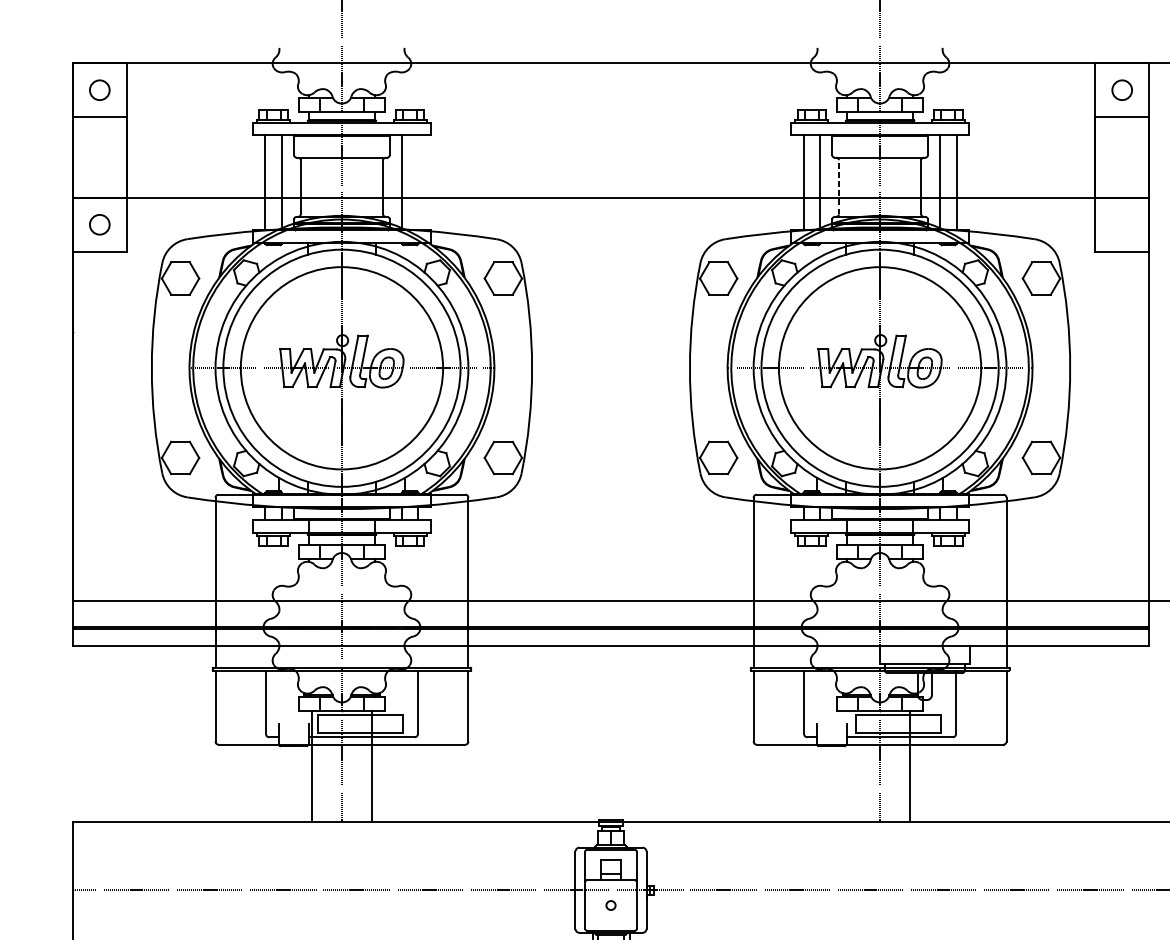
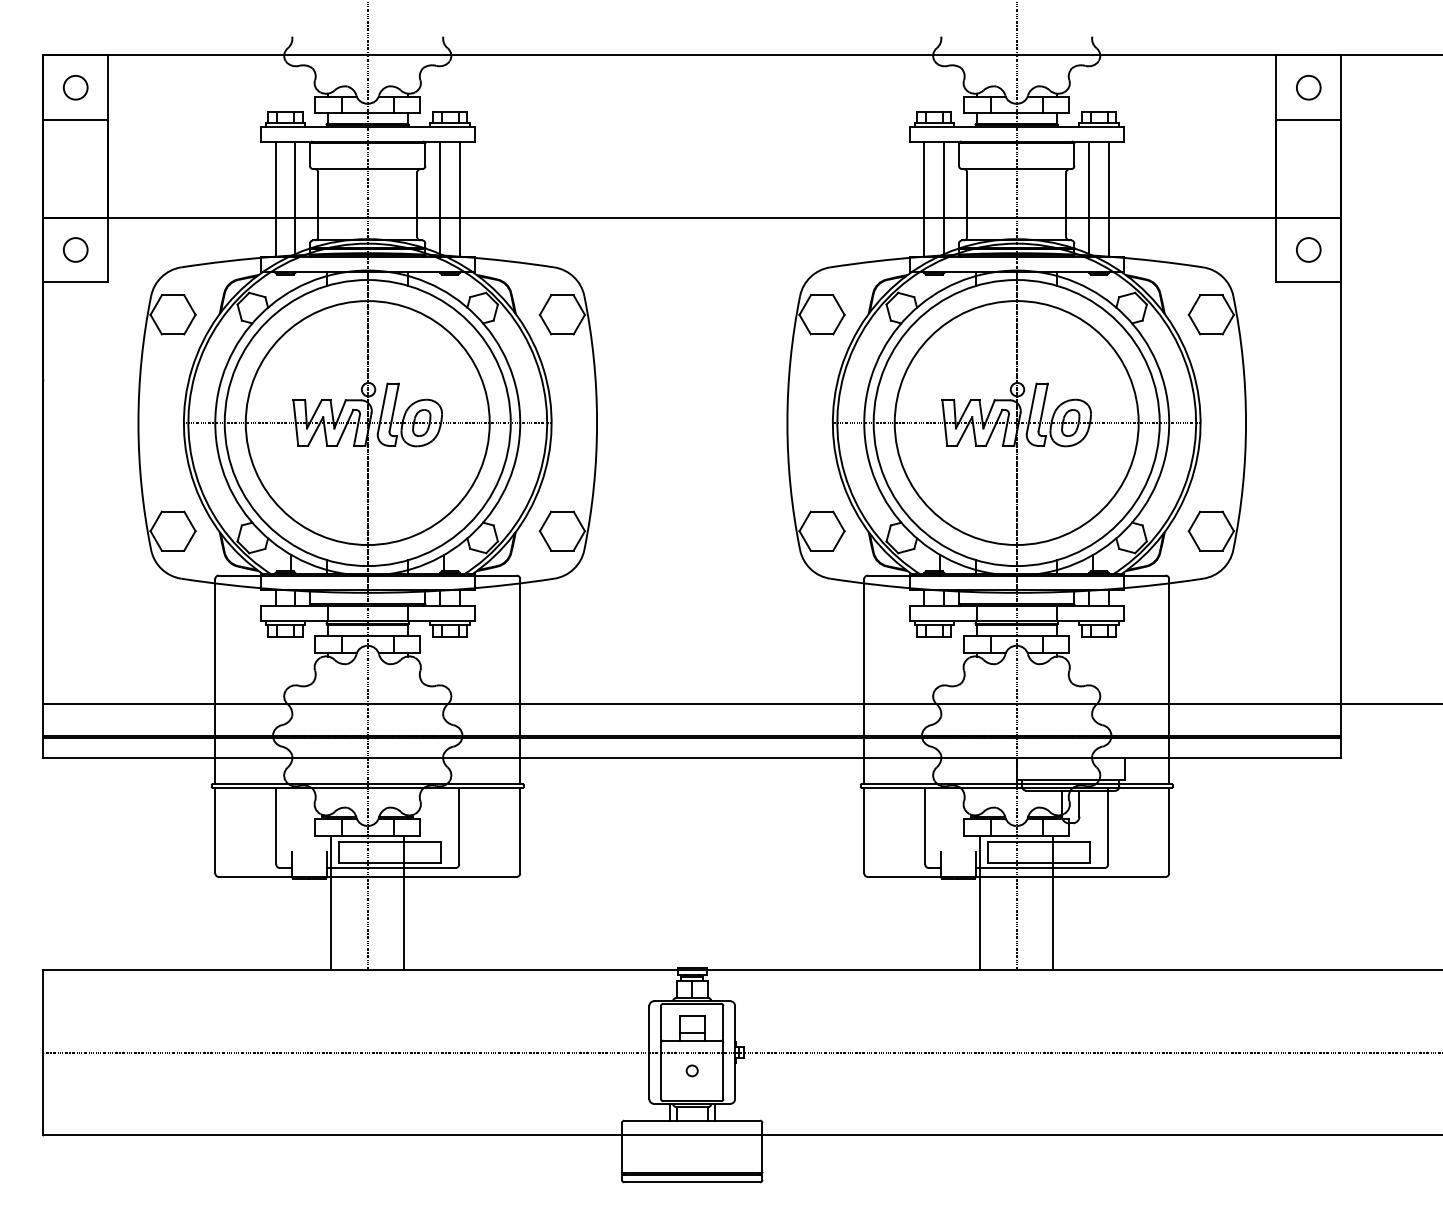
line: (418, 182) -> (460, 198), added
line: (839, 187) -> (967, 204), dashed -> solid
circle: (1122, 224) -> (1308, 249), added
line: (850, 766) -> (980, 903), added

